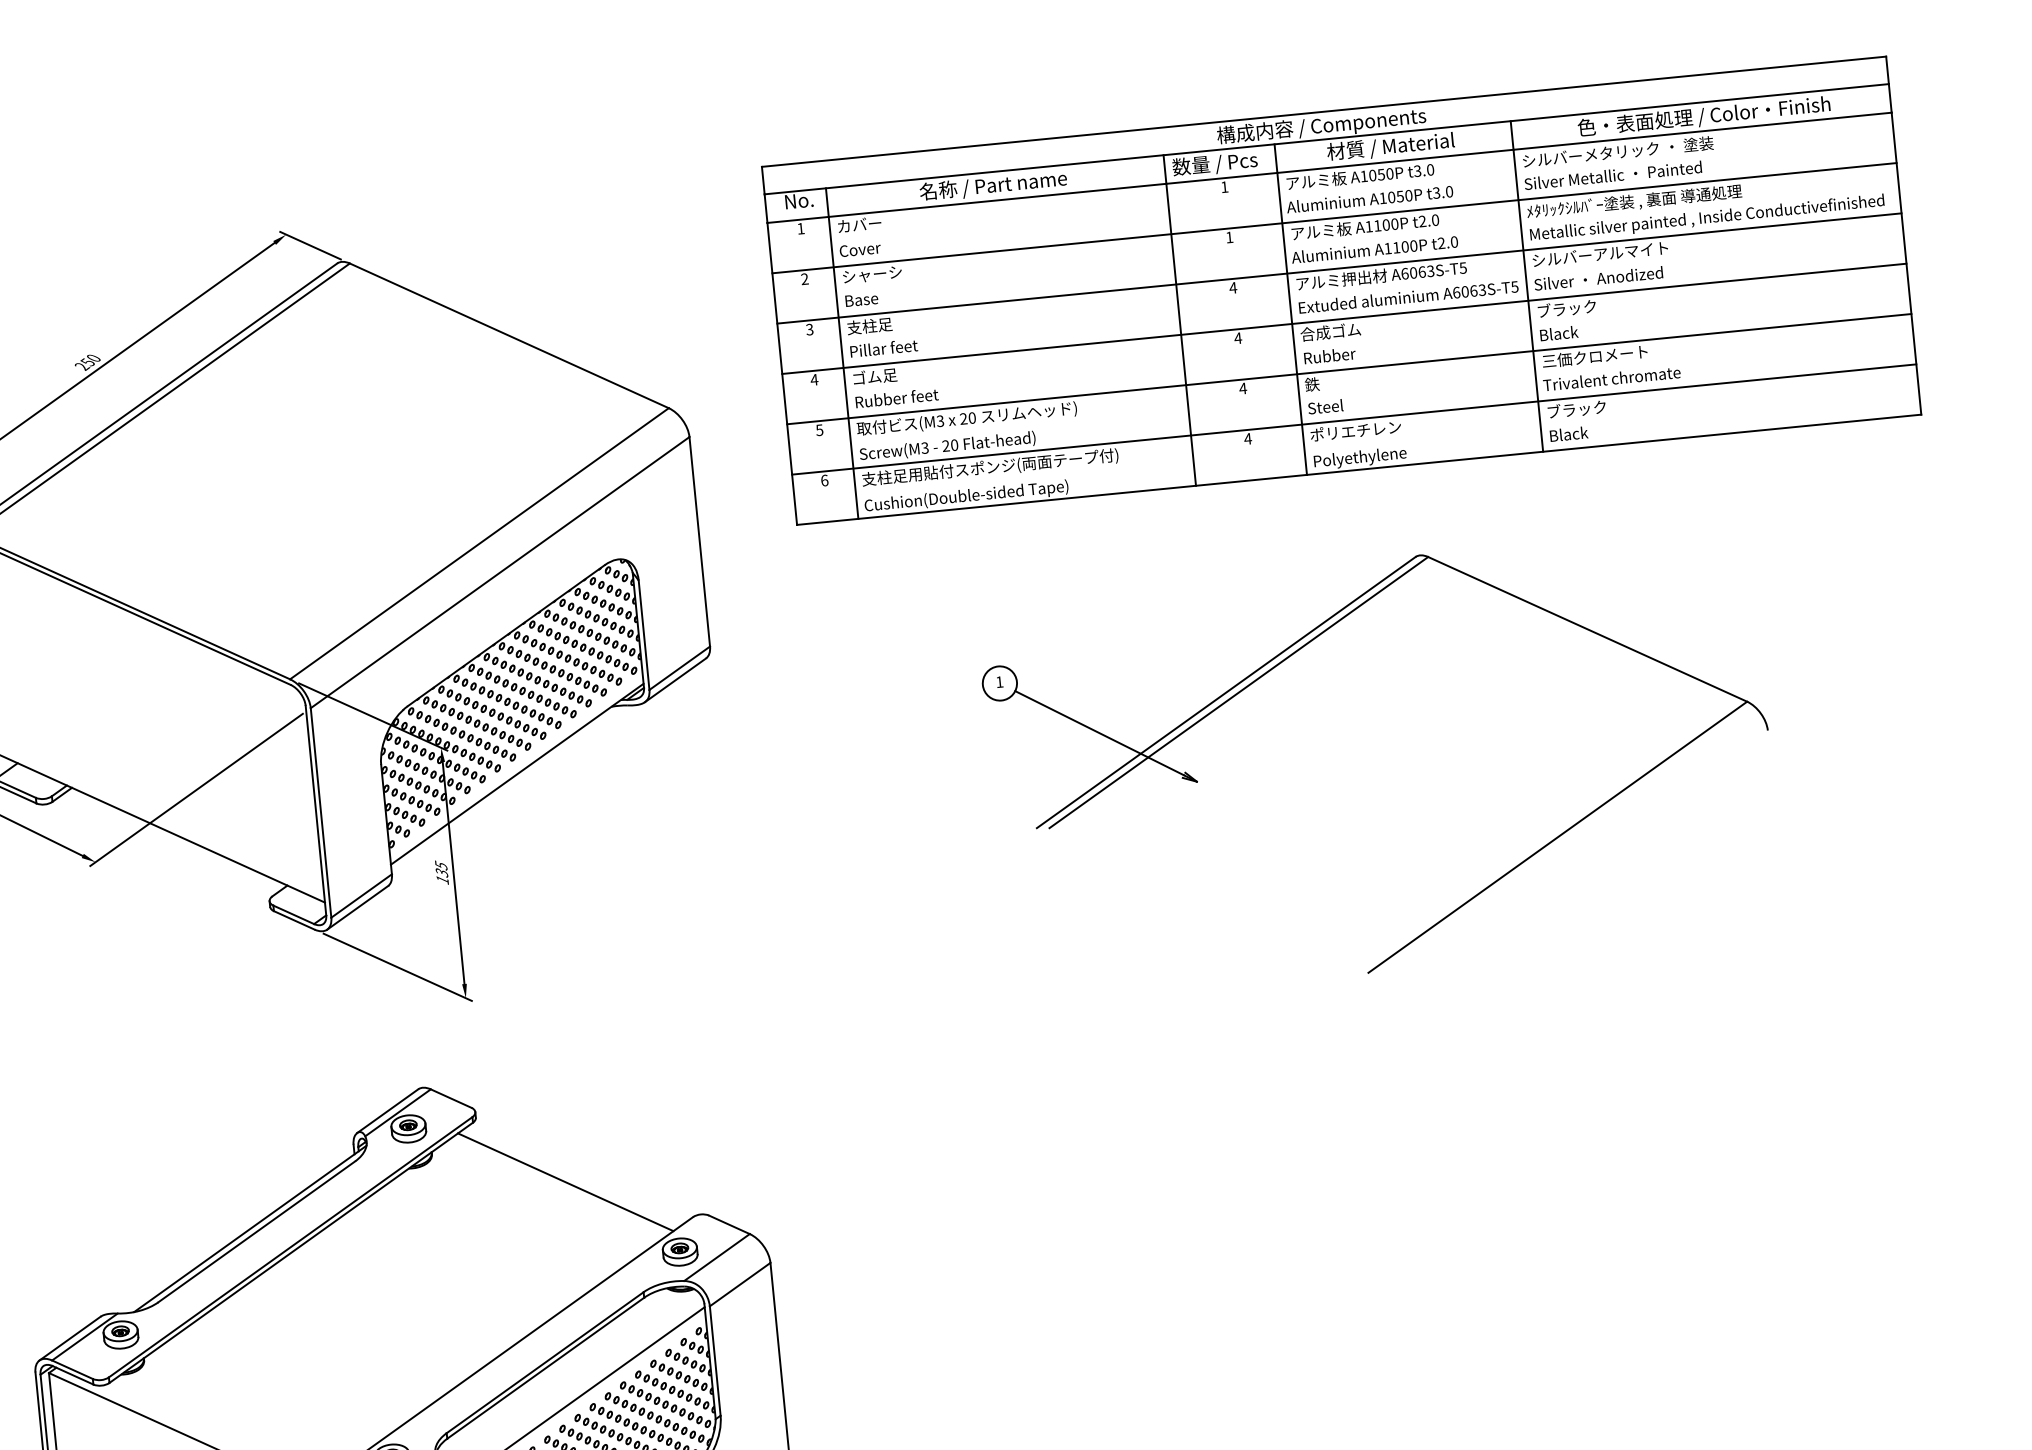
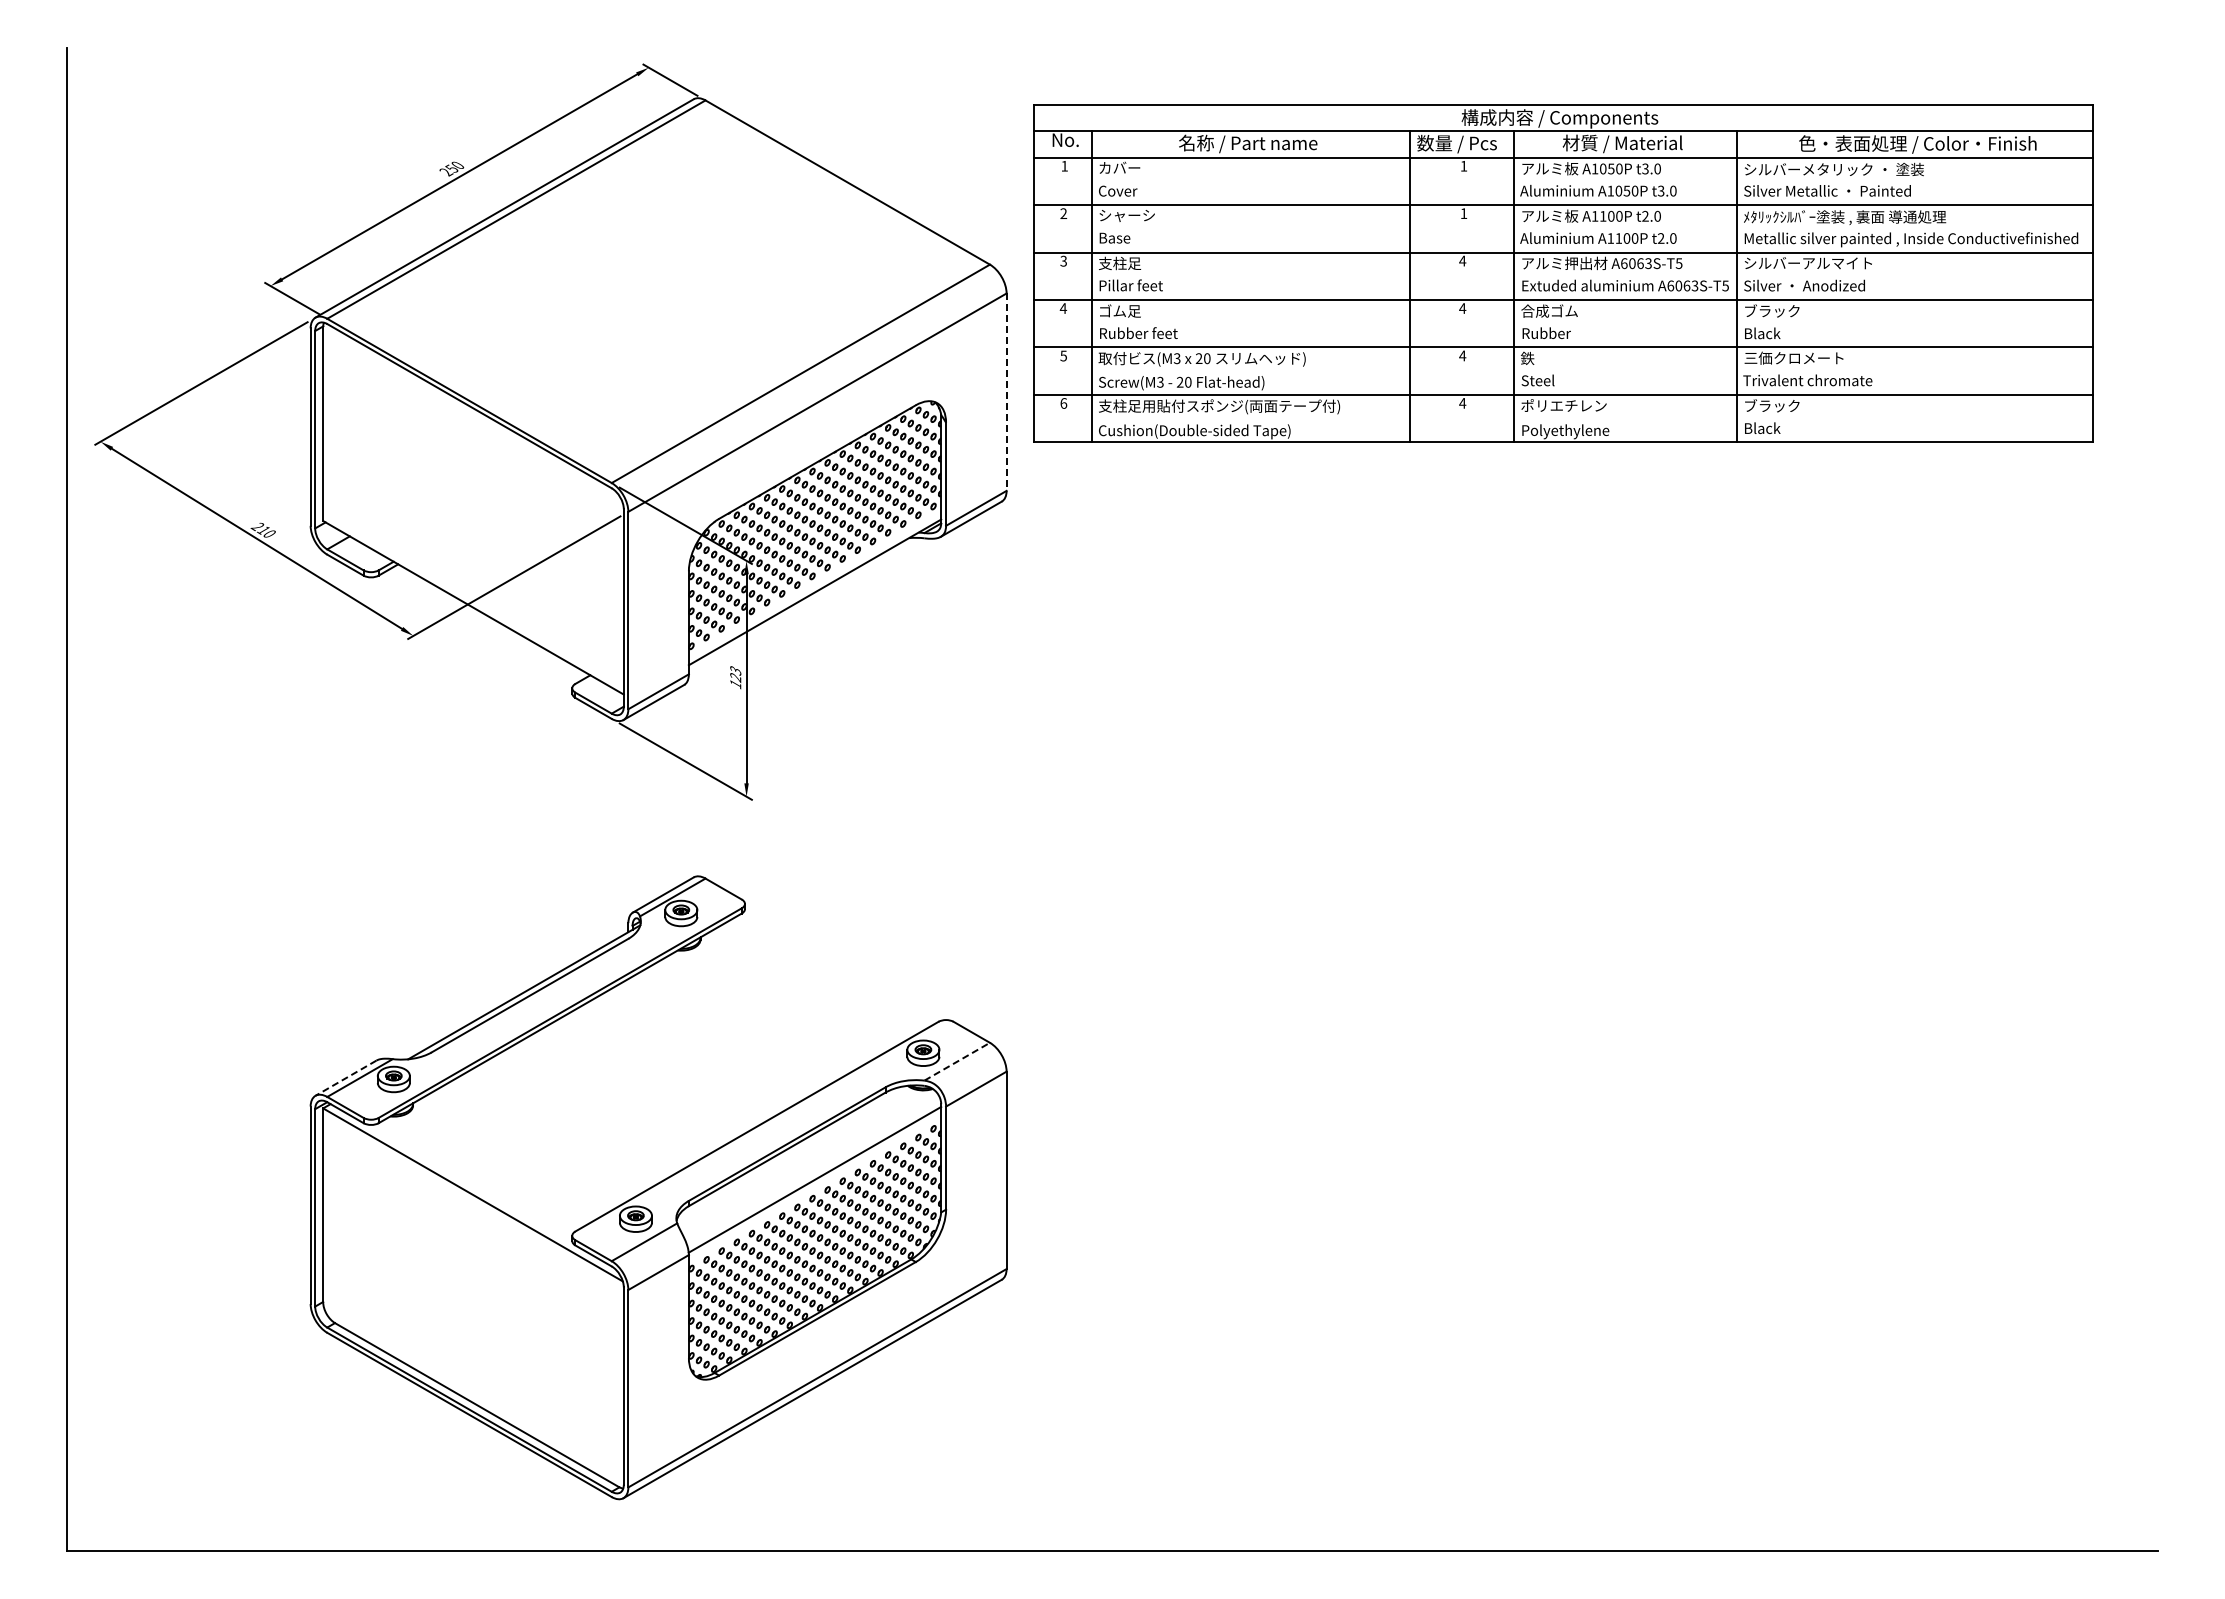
part: (1341, 290) -> (1563, 273), moved
line: (699, 542) -> (1006, 392), solid -> dashed
part: (1296, 652) -> (1553, 550), removed
text: (441, 868) -> (735, 673), 135 -> 123
line: (565, 1182) -> (822, 977), removed
line: (717, 1257) -> (957, 1061), solid -> dashed
line: (69, 1339) -> (345, 1078), solid -> dashed

